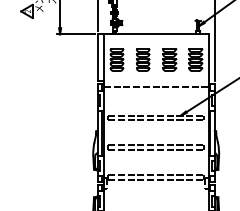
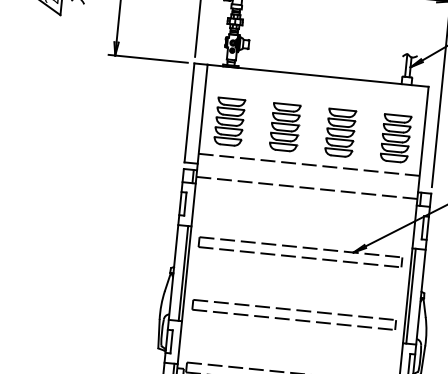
line: (155, 76) -> (307, 164), added

